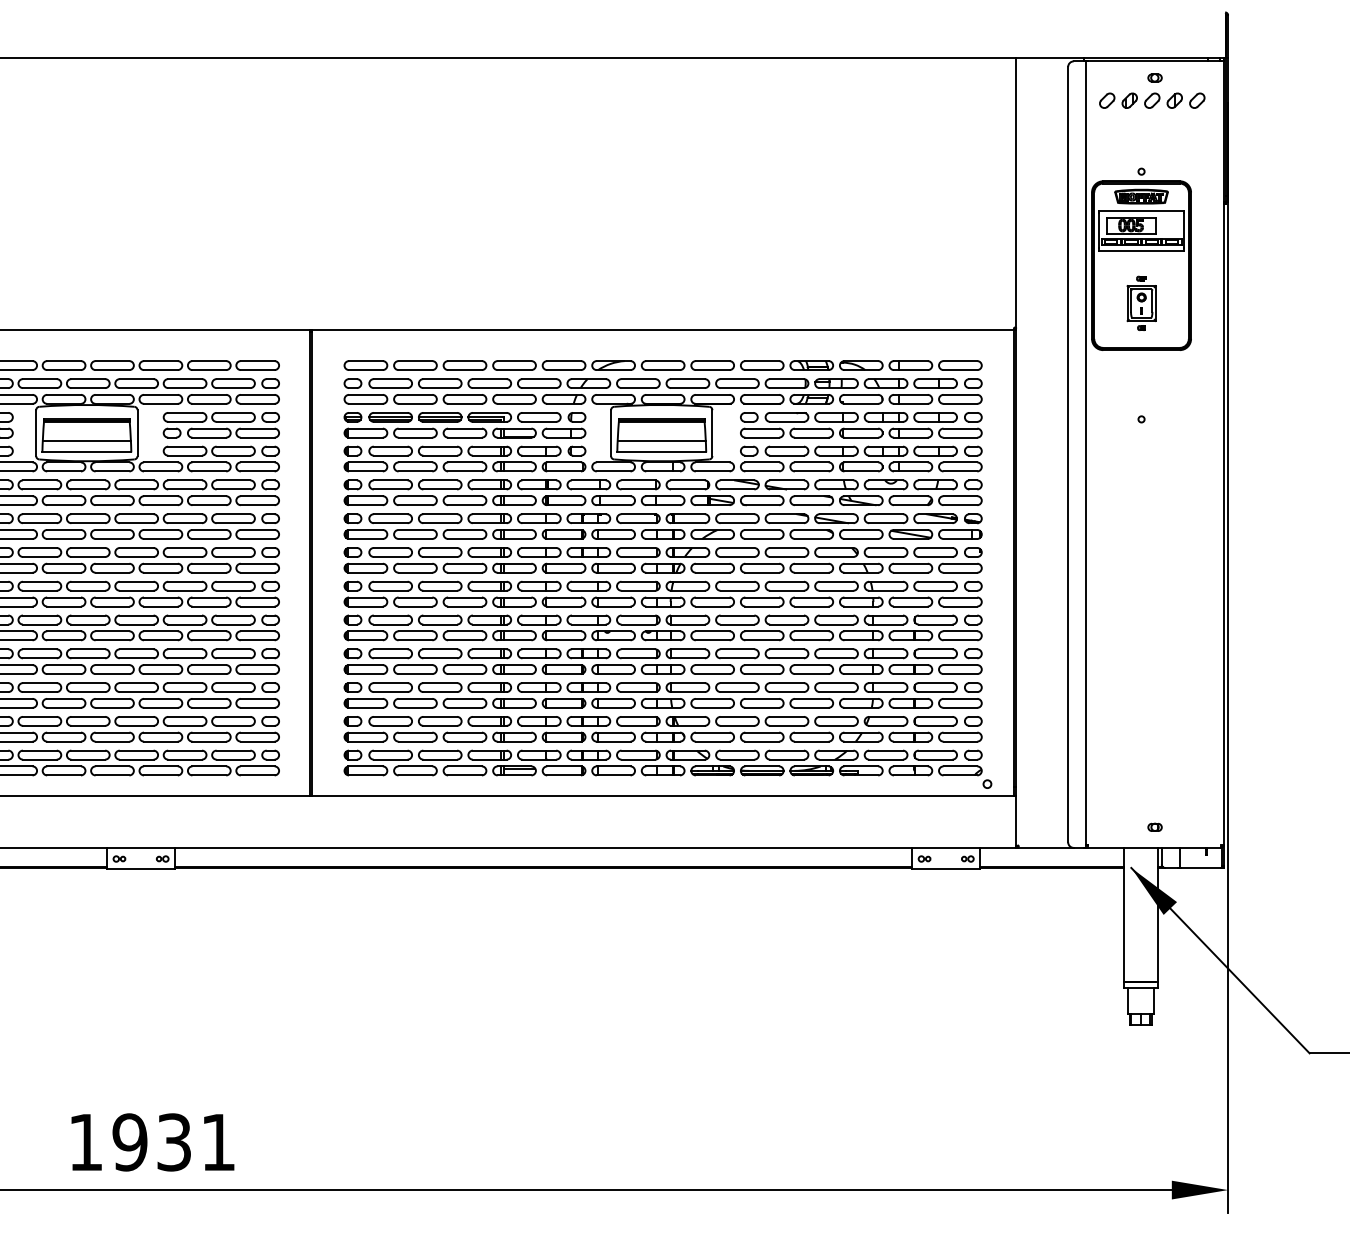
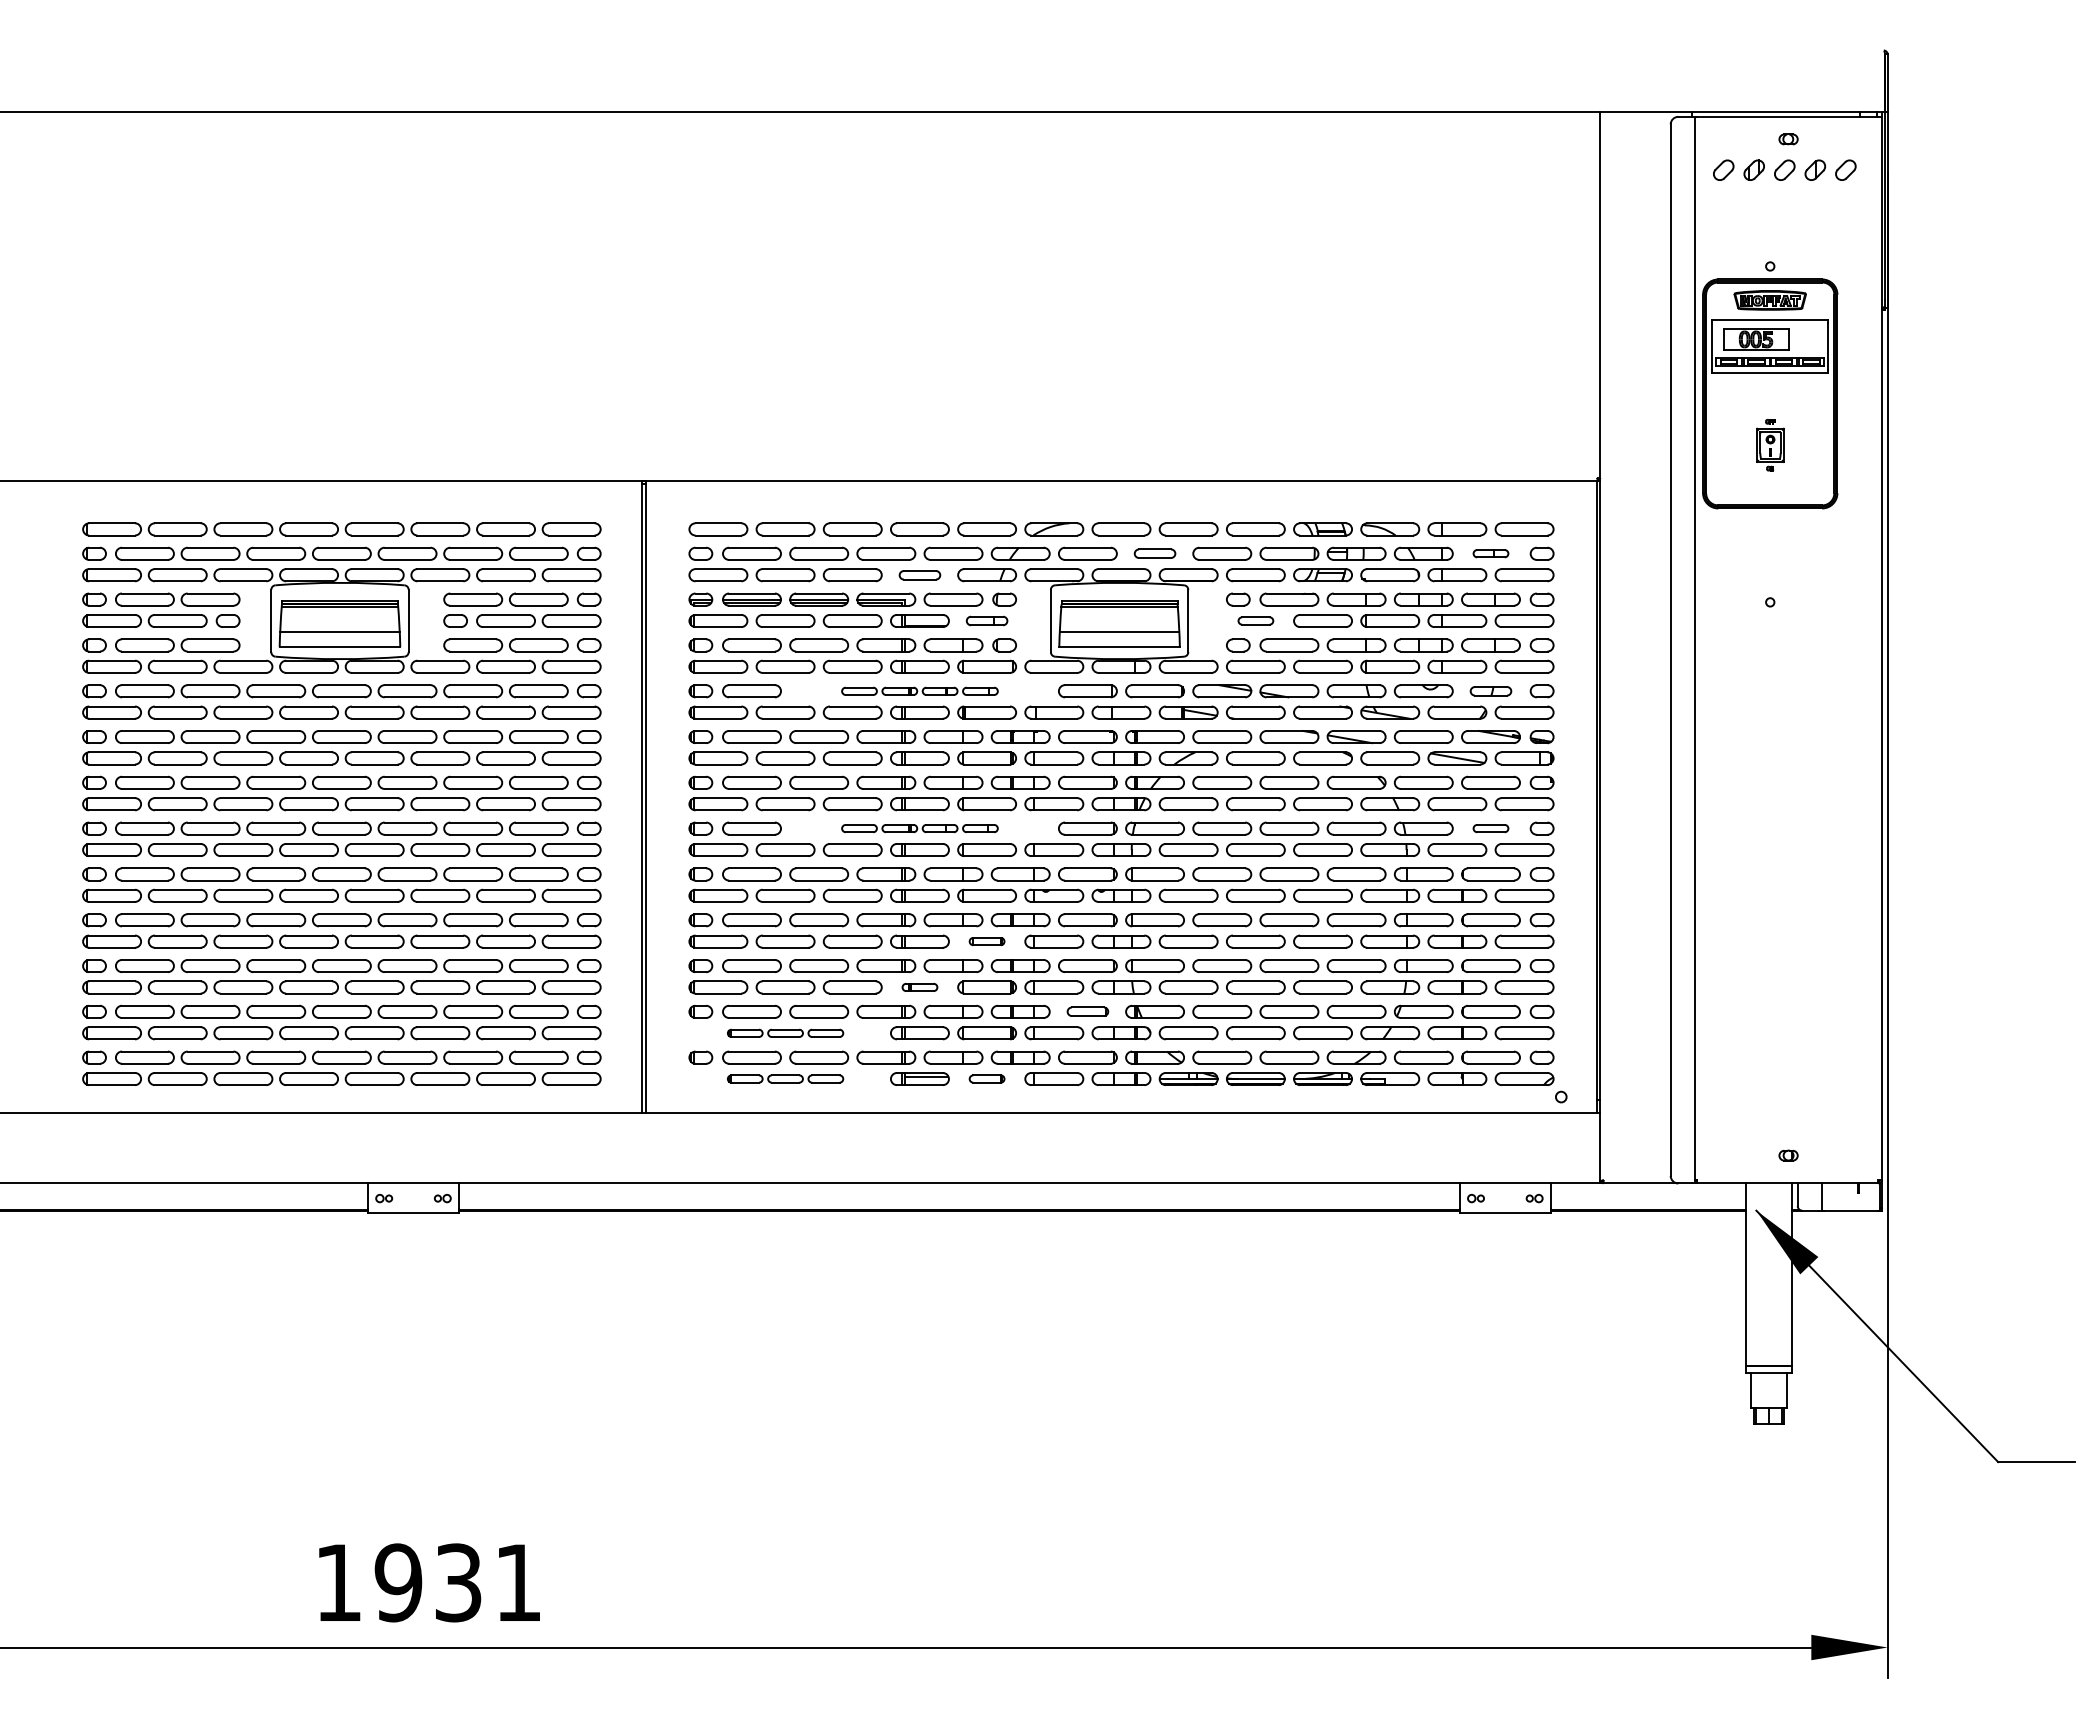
part: (1141, 303) -> (1770, 445), size x0.7
part: (687, 383) -> (1154, 553), size x0.7
part: (935, 383) -> (1490, 553), size x0.6
part: (514, 399) -> (919, 575), size x0.7
part: (563, 432) -> (986, 620), size x0.7
part: (761, 432) -> (1255, 620), size x0.6
part: (514, 485) -> (919, 691), size x0.6
part: (935, 485) -> (1490, 691), size x0.7
part: (514, 586) -> (919, 828), size x0.6
part: (935, 586) -> (1490, 828), size x0.6
part: (563, 669) -> (986, 941), size x0.6
part: (514, 703) -> (919, 987), size x0.6
part: (638, 721) -> (1087, 1011), size x0.7
part: (415, 737) -> (785, 1033), size x0.6
part: (415, 770) -> (785, 1078), size x0.6
part: (563, 770) -> (986, 1078), size x0.6

